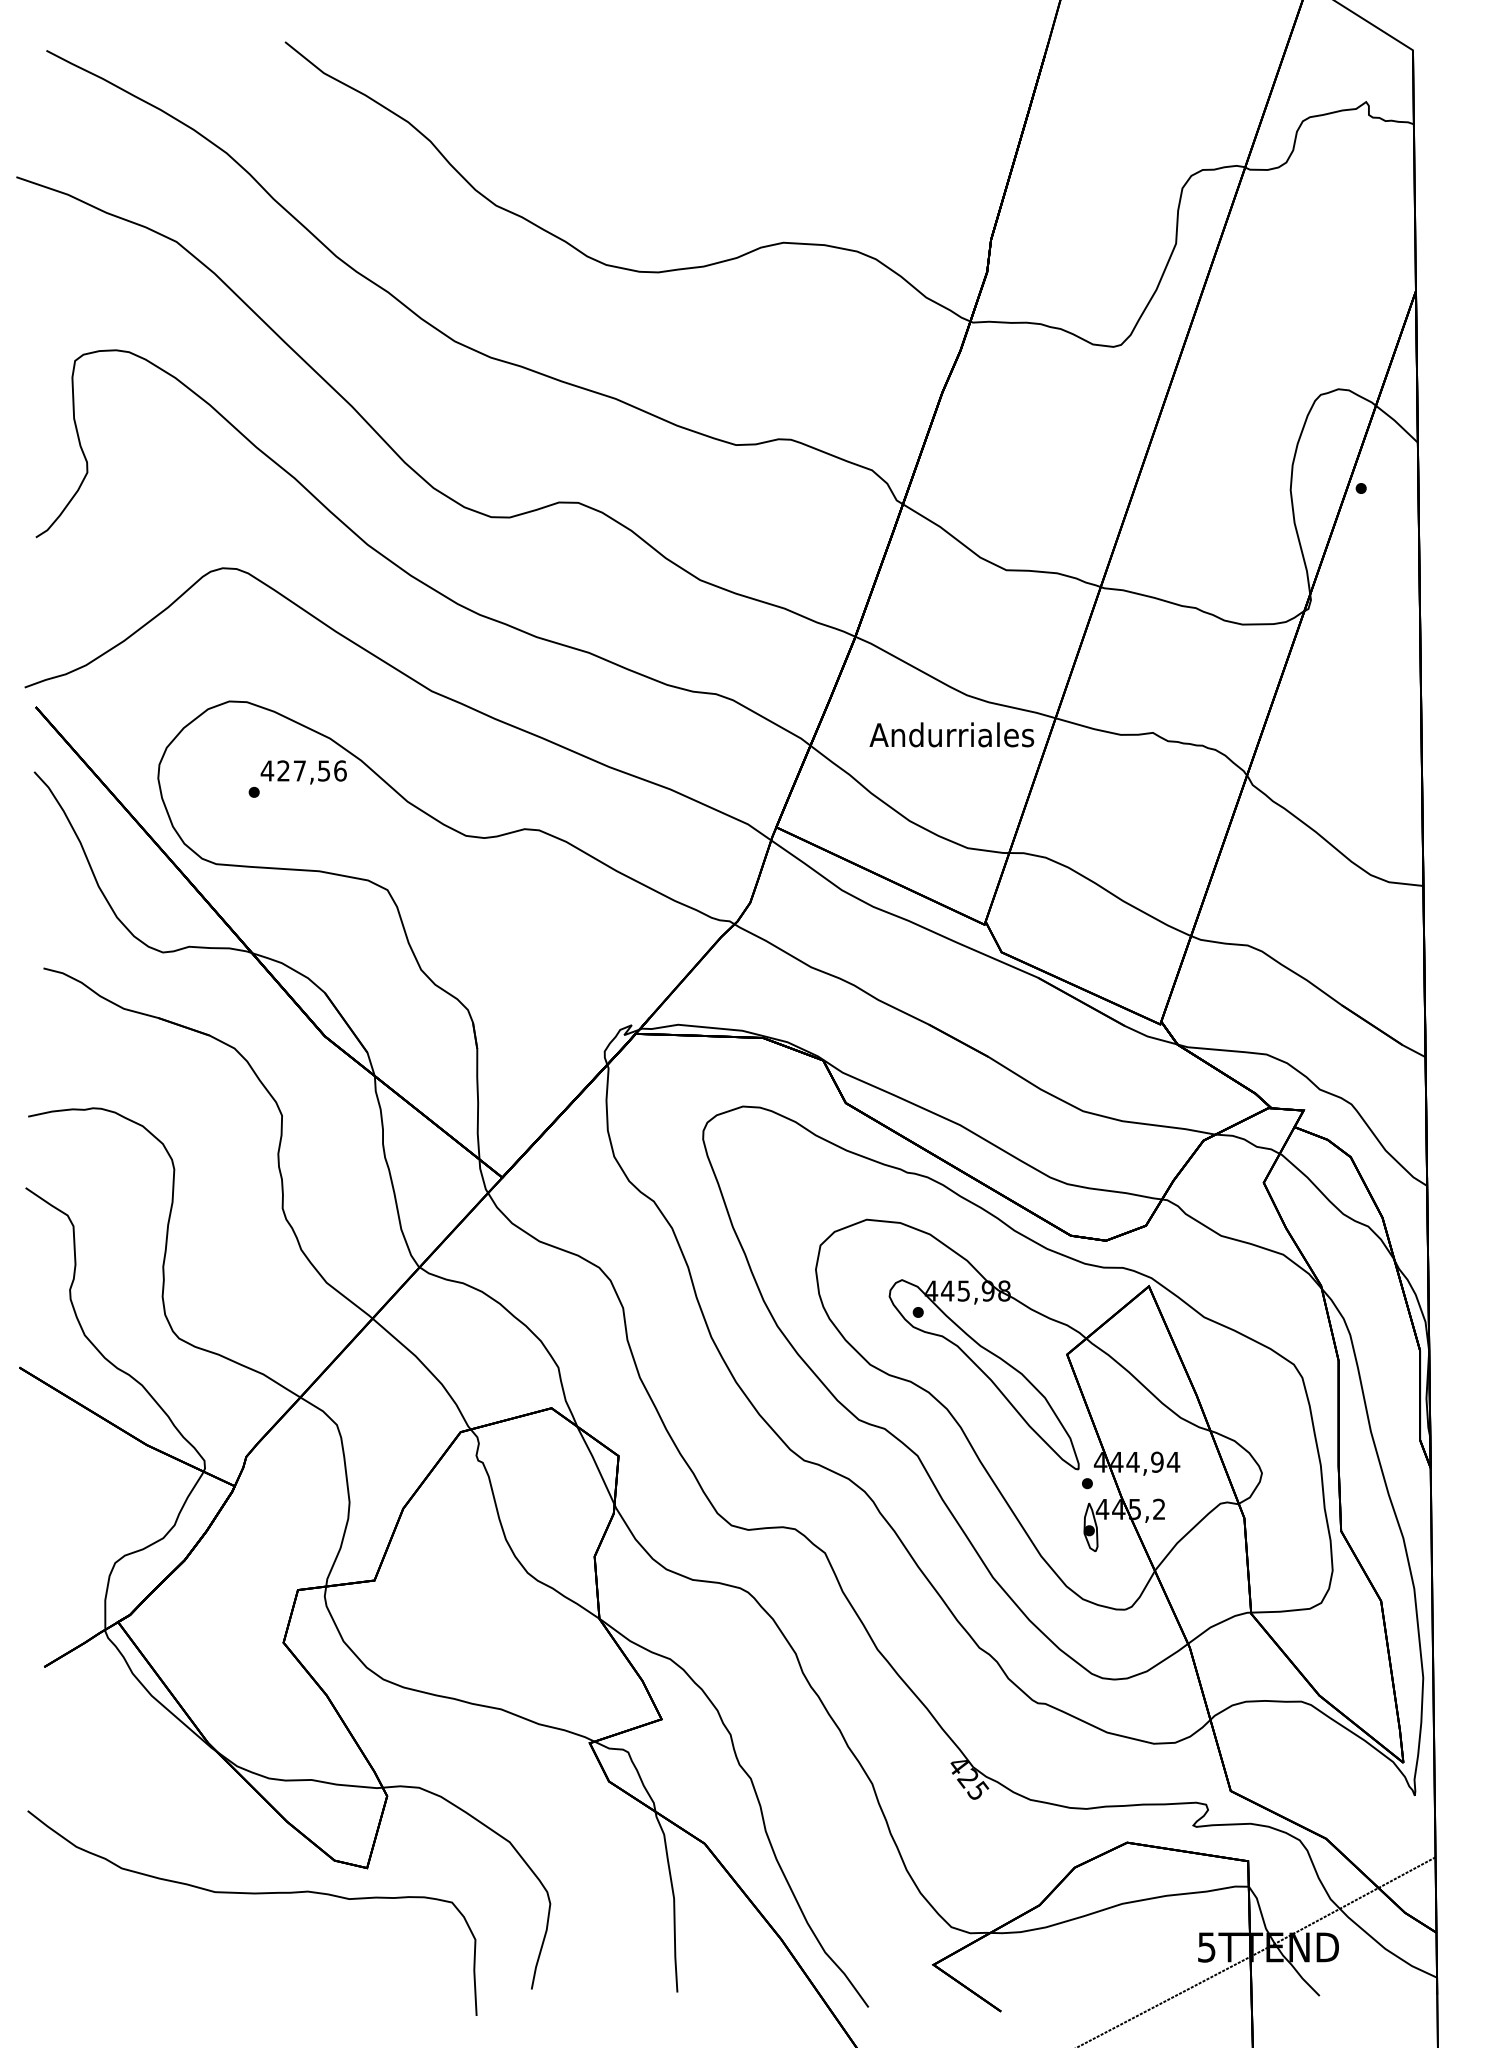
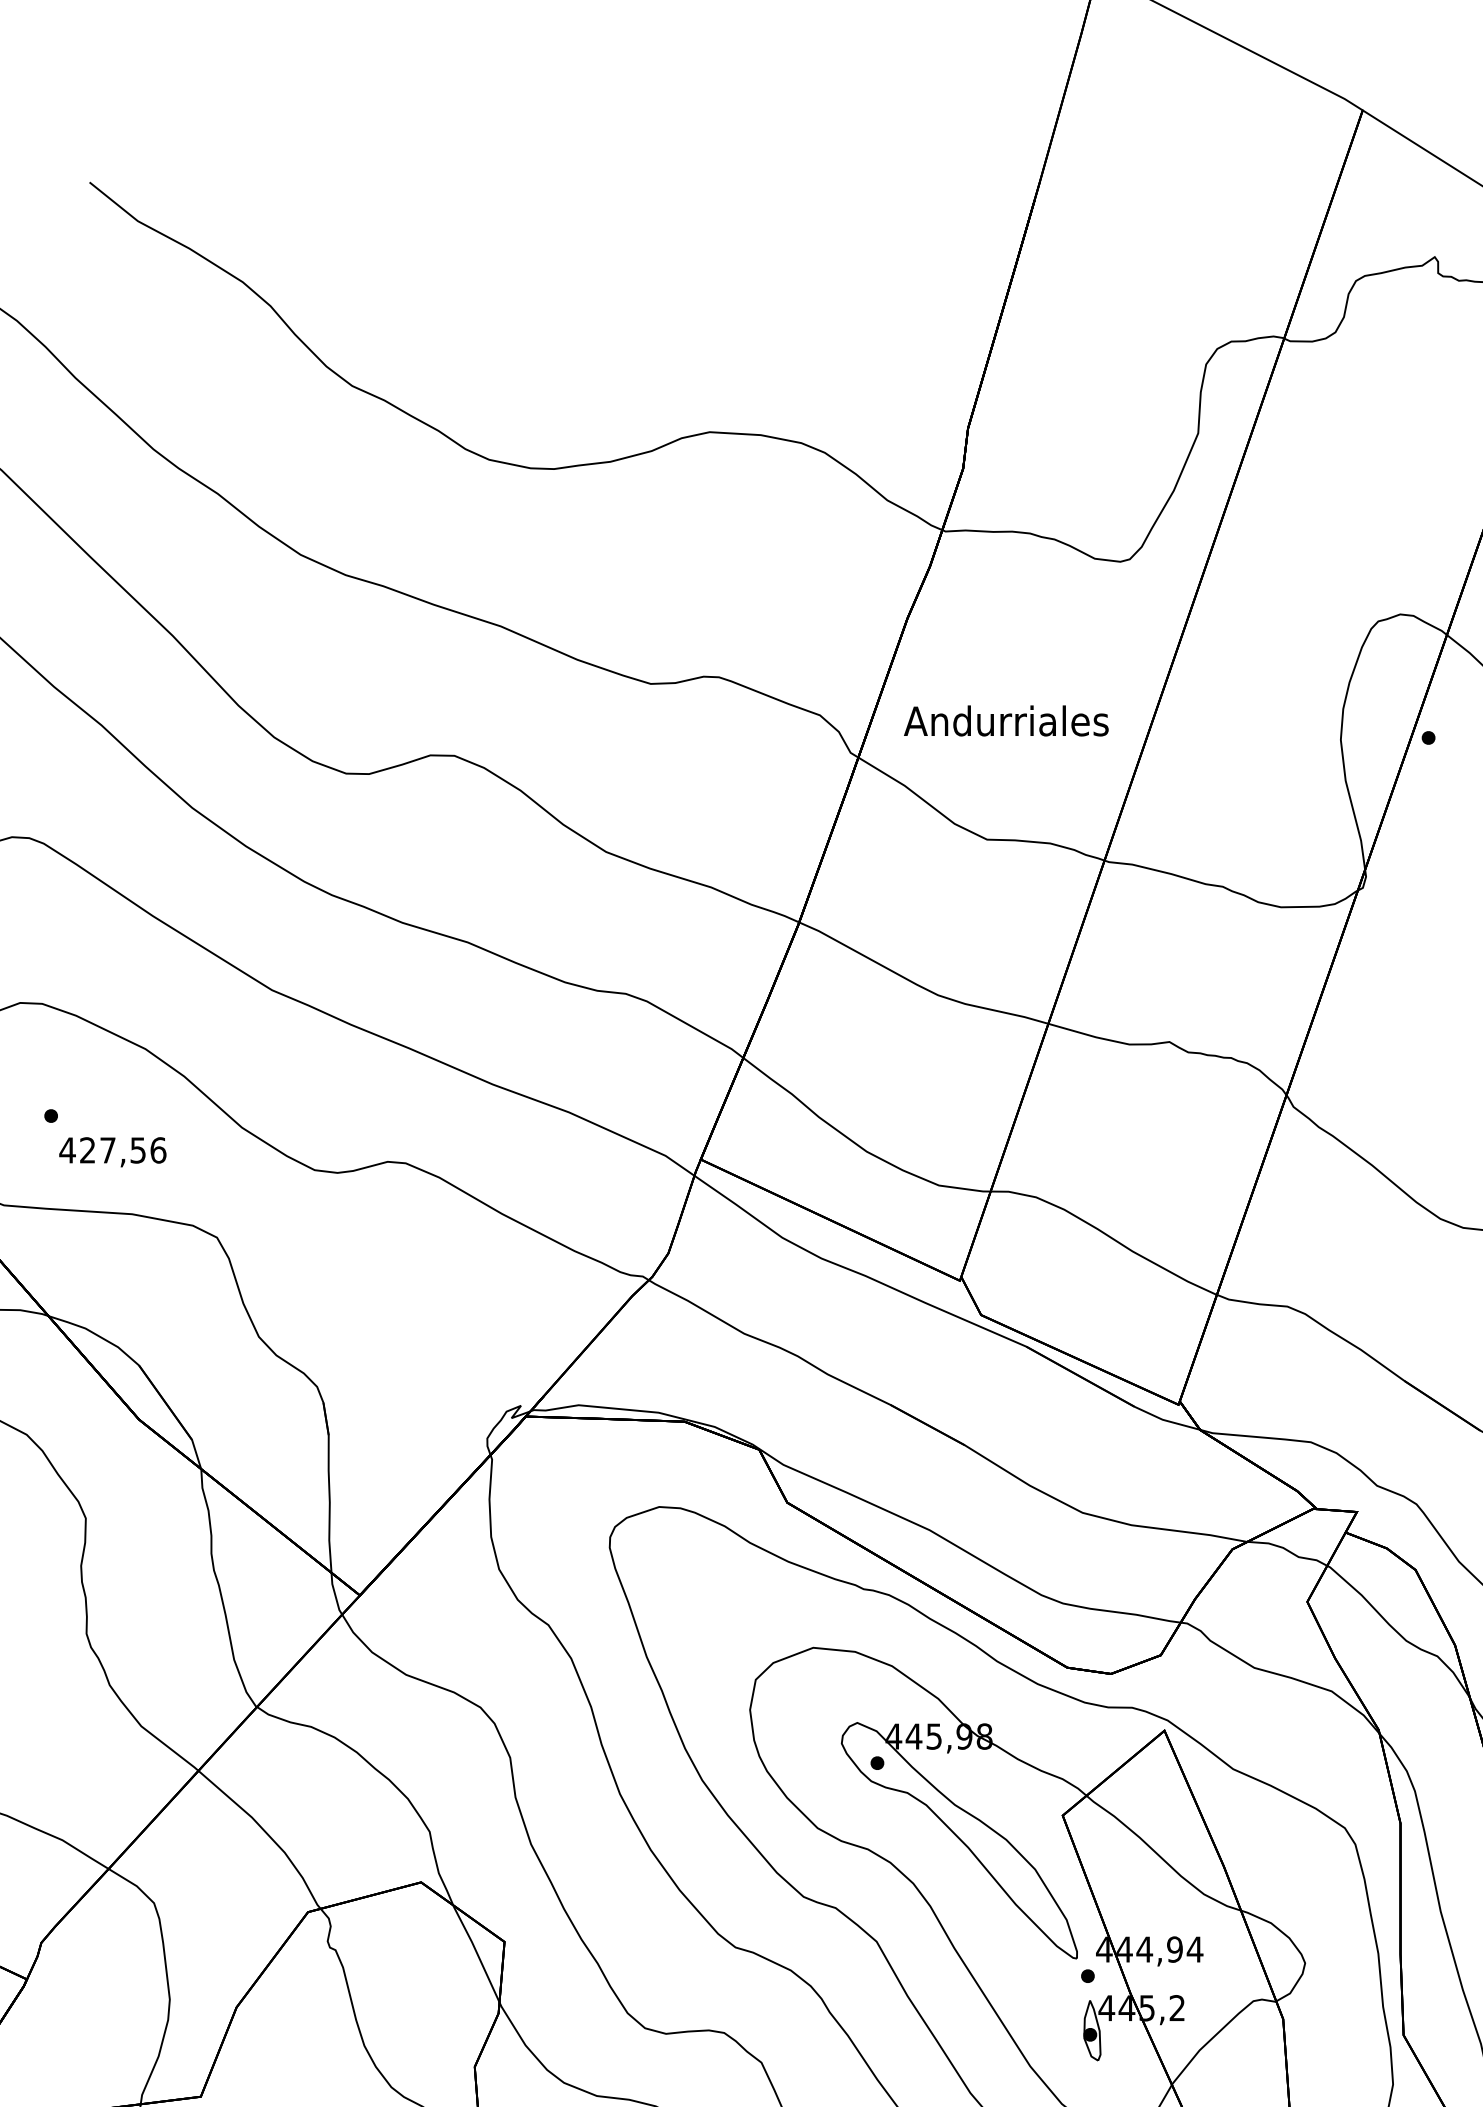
text: (951, 734) -> (1005, 720), moved
text: (303, 772) -> (112, 1152), moved

